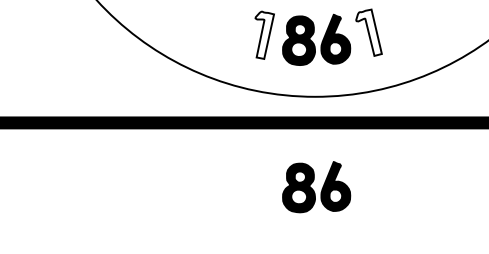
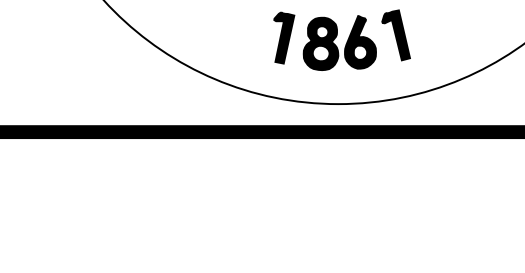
fill: (368, 32) -> (395, 35), added
fill: (265, 34) -> (284, 37), added
part: (316, 186) -> (339, 200), removed

